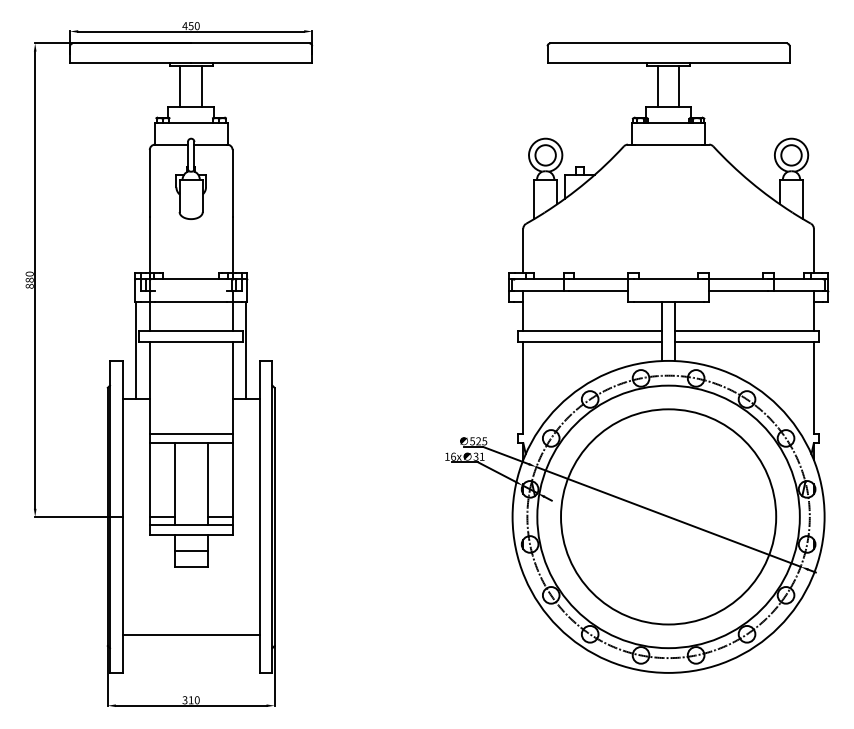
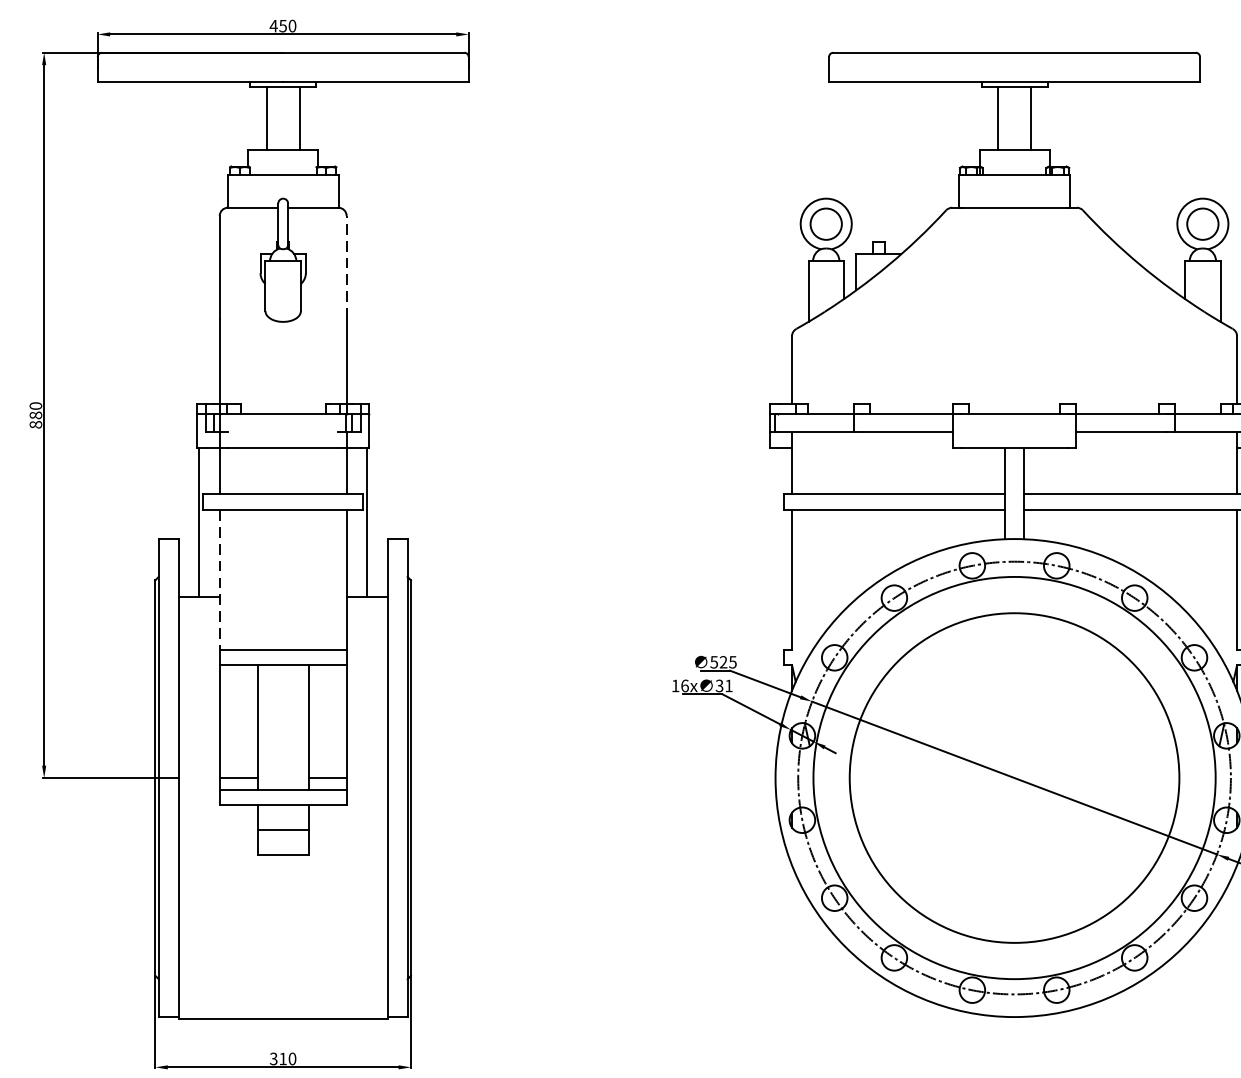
line: (232, 183) -> (346, 267), solid -> dashed
line: (149, 387) -> (219, 579), solid -> dashed
line: (190, 635) -> (282, 1019), moved

